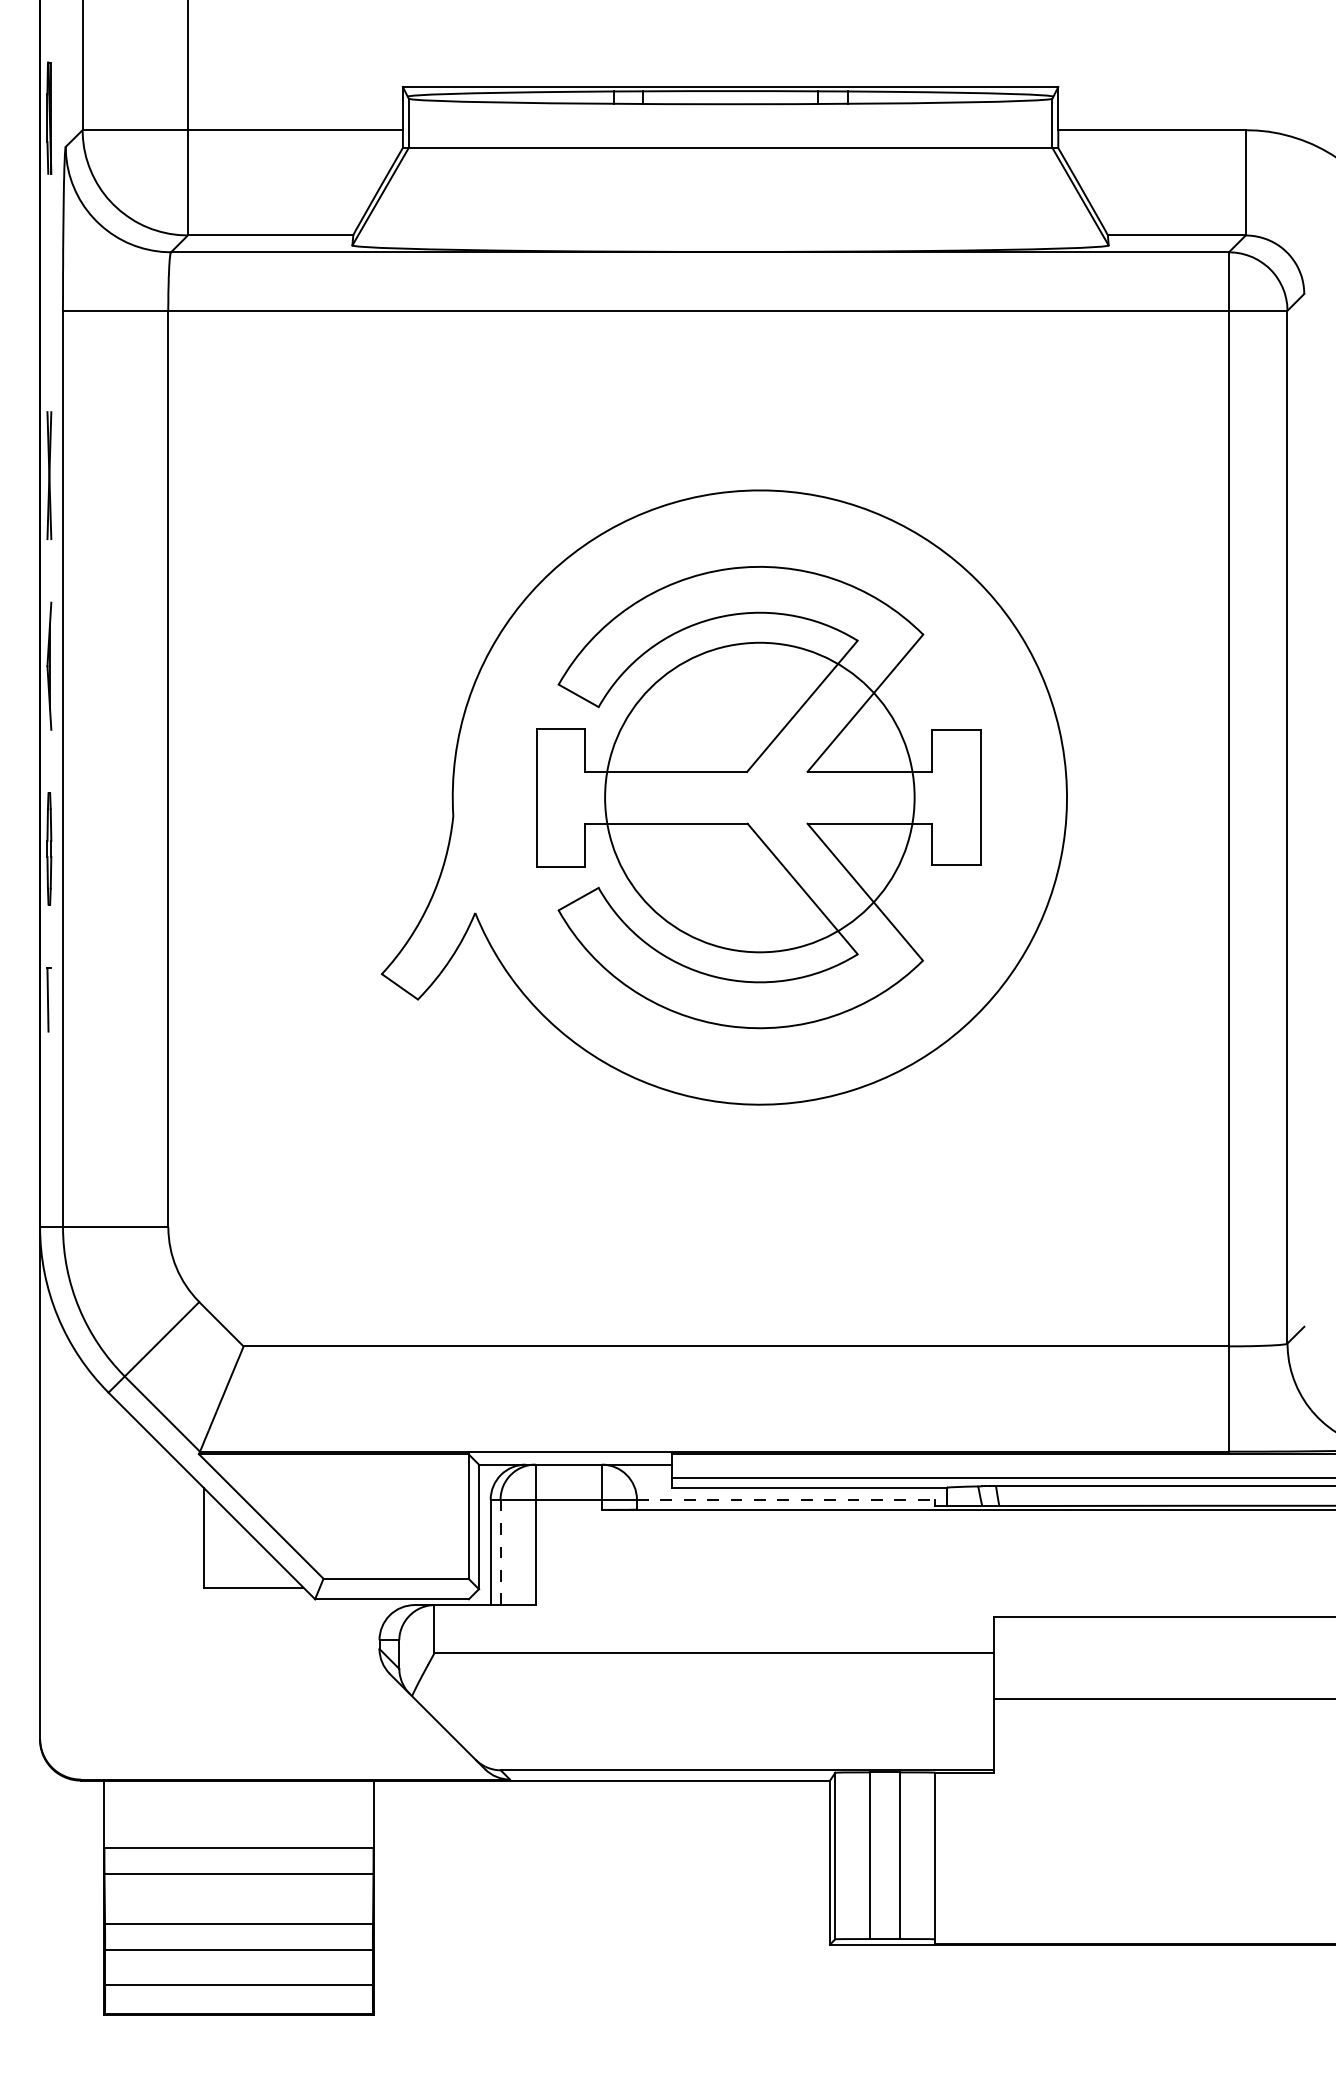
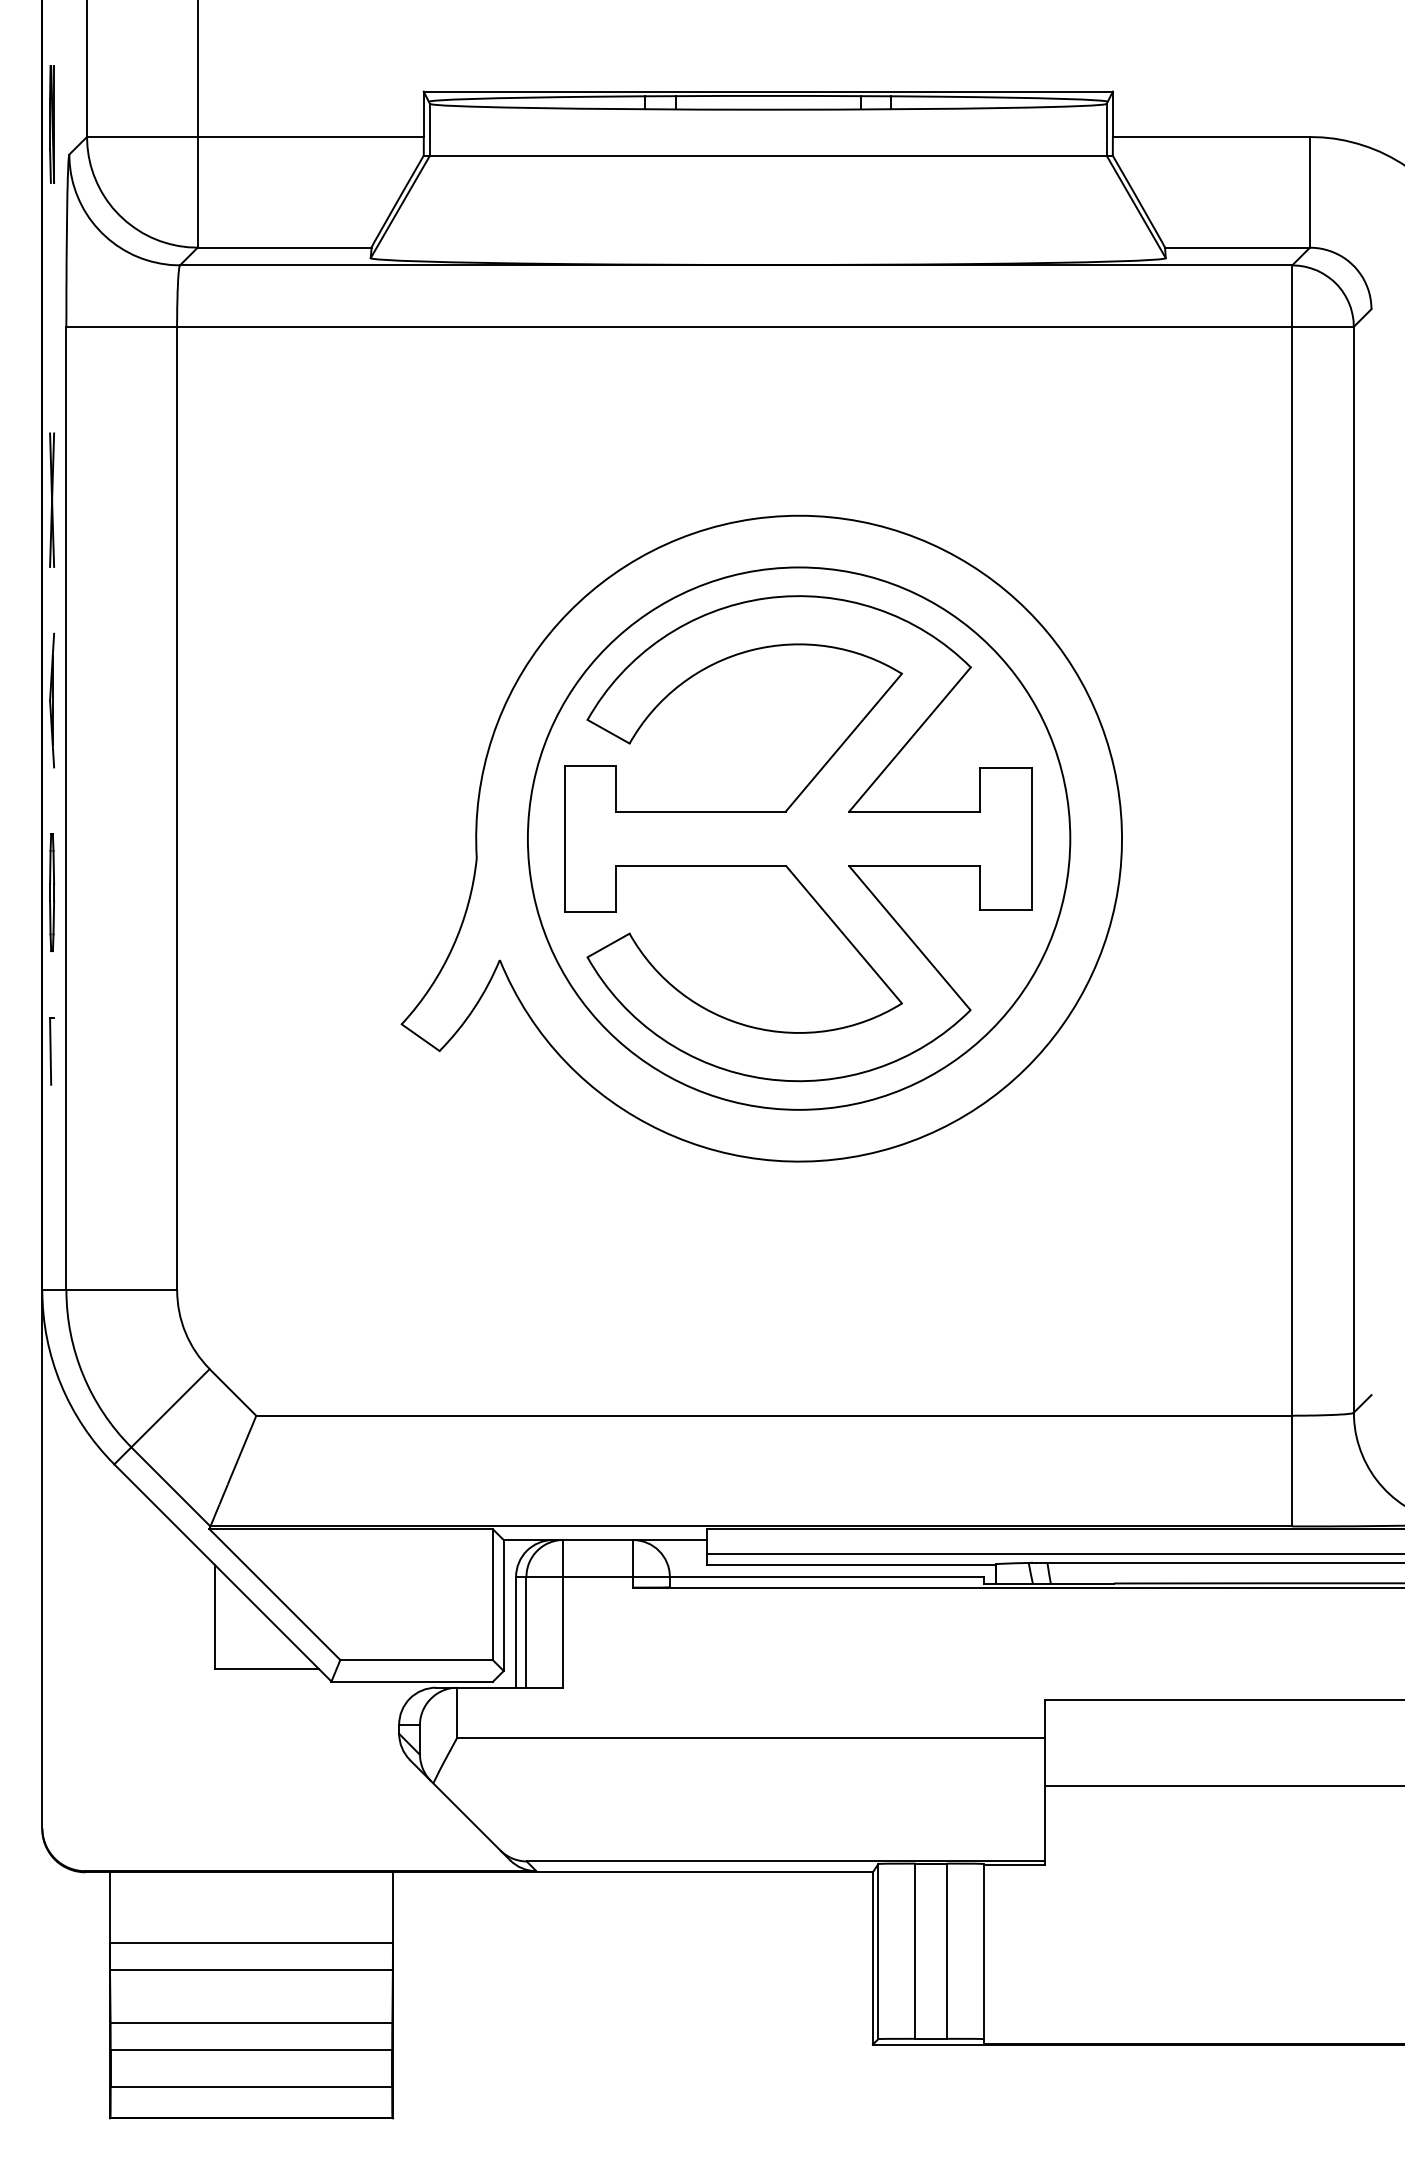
circle: (759, 797) -> (798, 838), size x1.67
line: (786, 1499) -> (827, 1576), dashed -> solid
line: (500, 1552) -> (526, 1632), dashed -> solid

